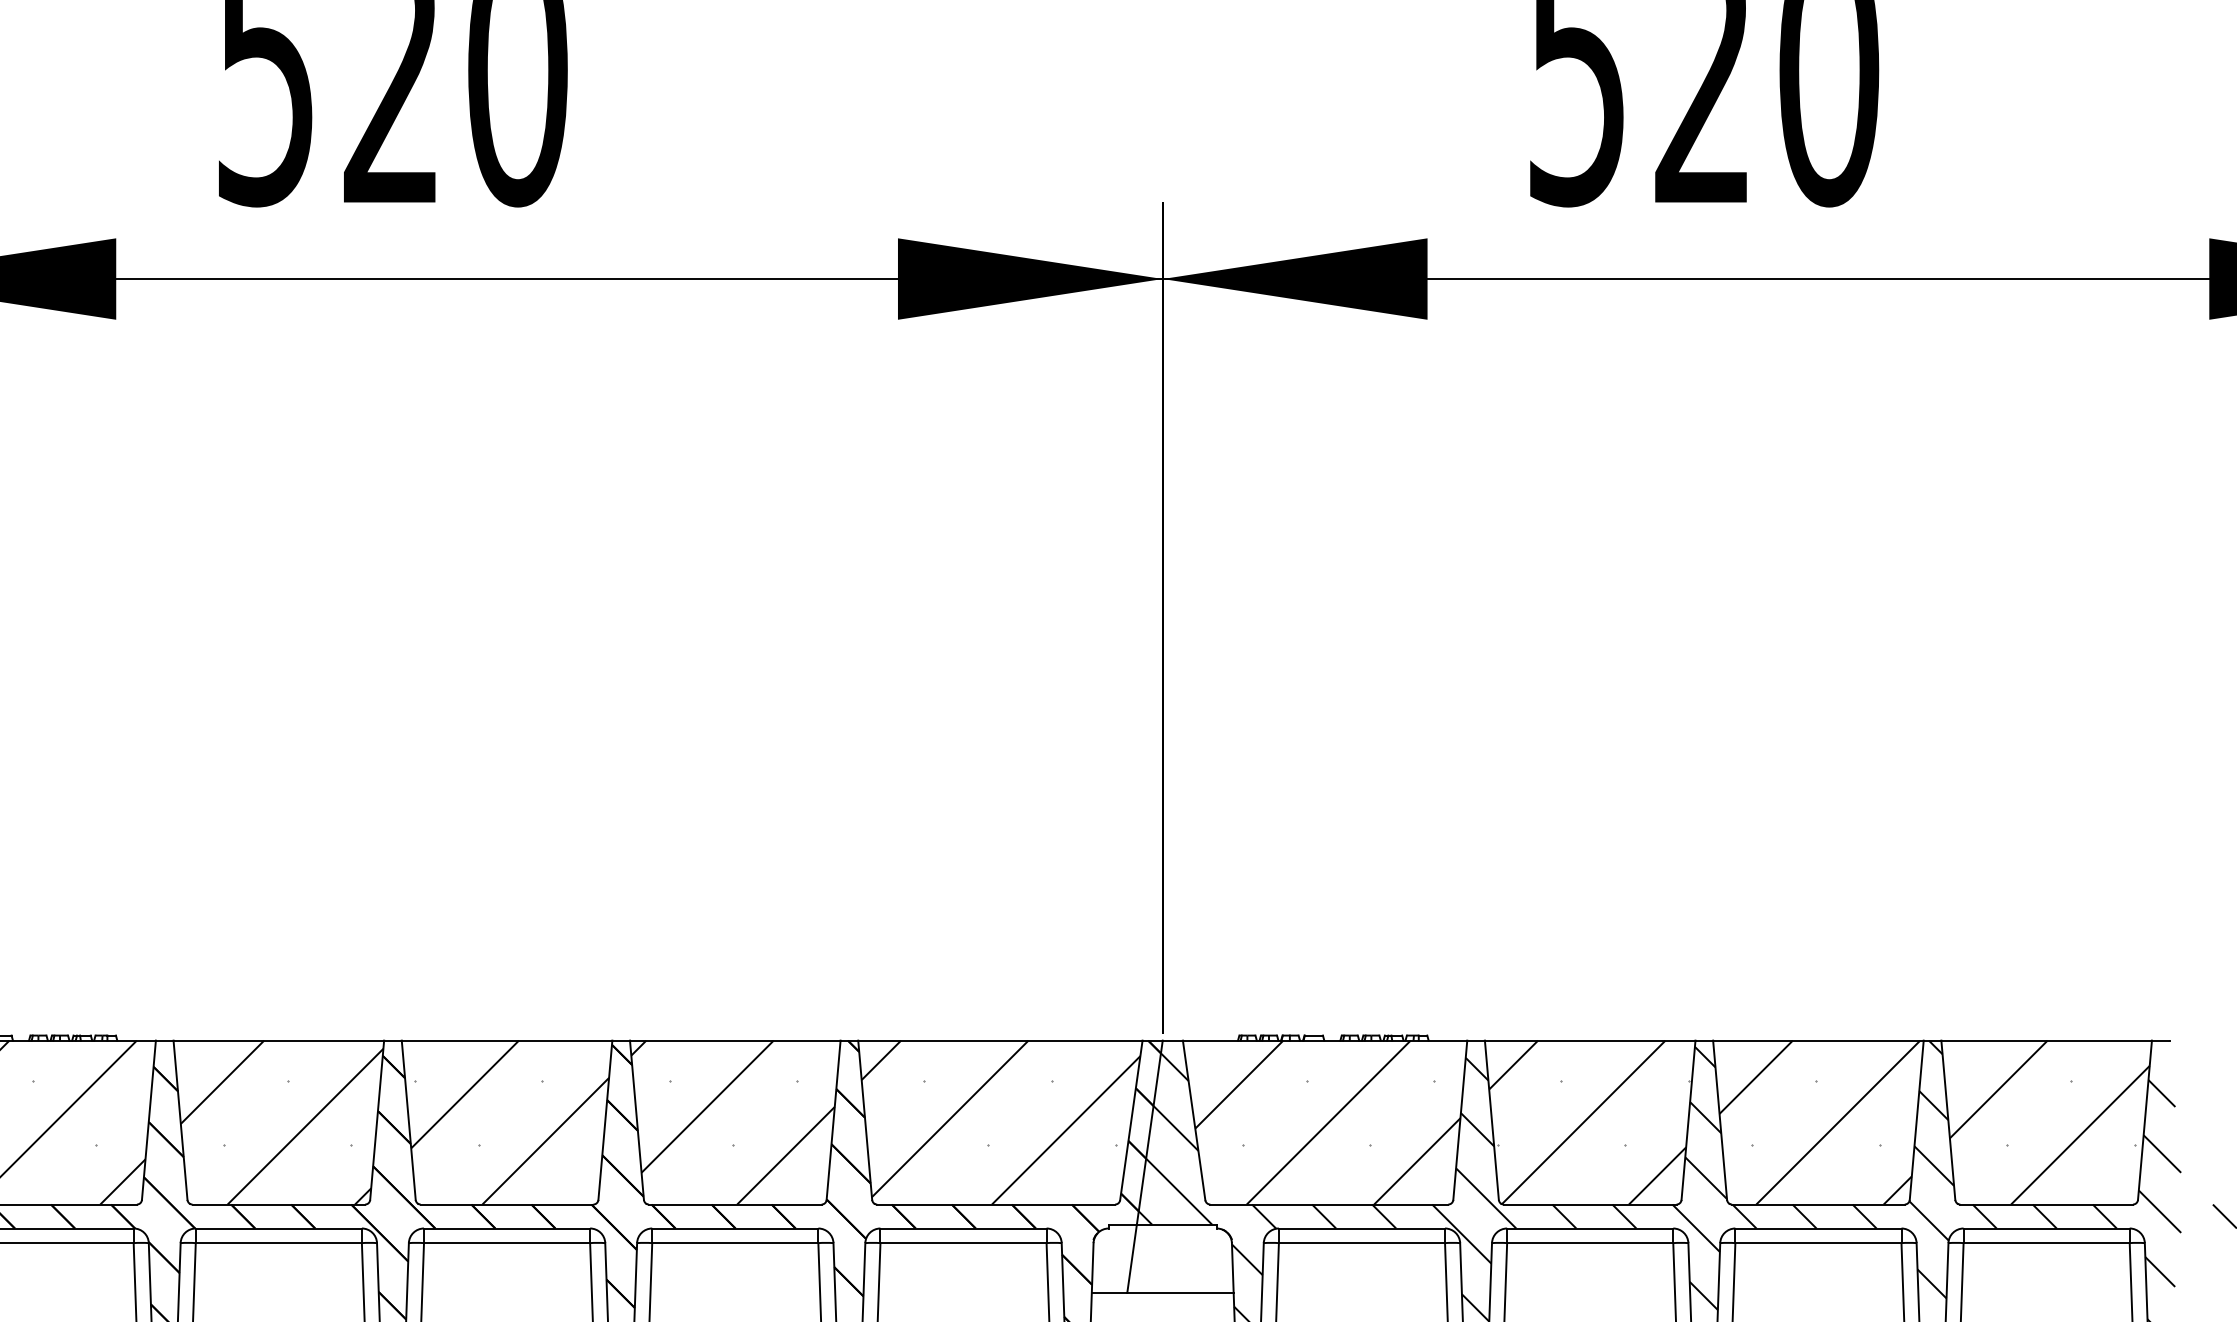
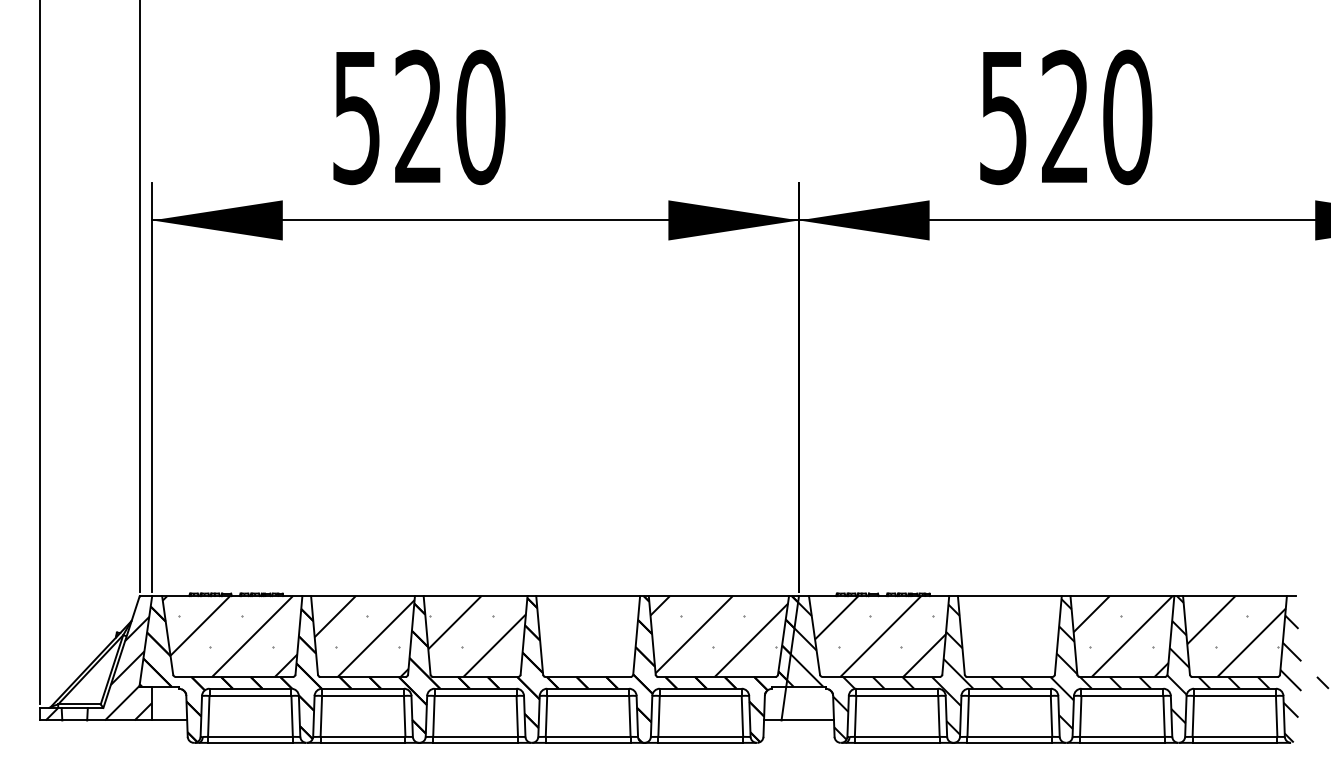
hatch: (731, 1122) -> (586, 636), removed
hatch: (1589, 1122) -> (1009, 636), removed

